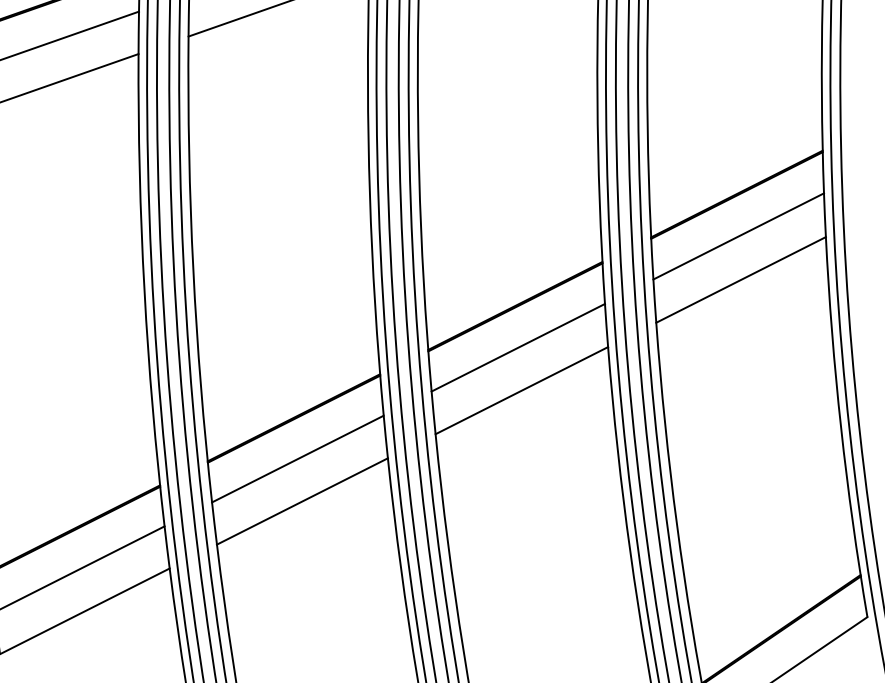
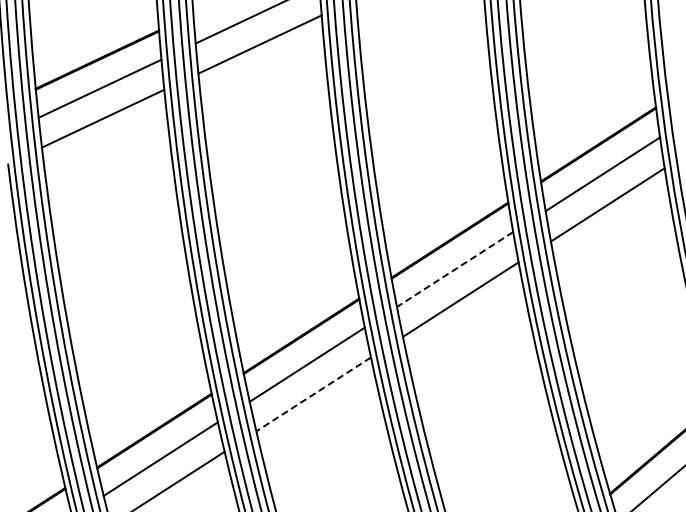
line: (517, 347) -> (454, 269), solid -> dashed
line: (302, 501) -> (313, 394), solid -> dashed

